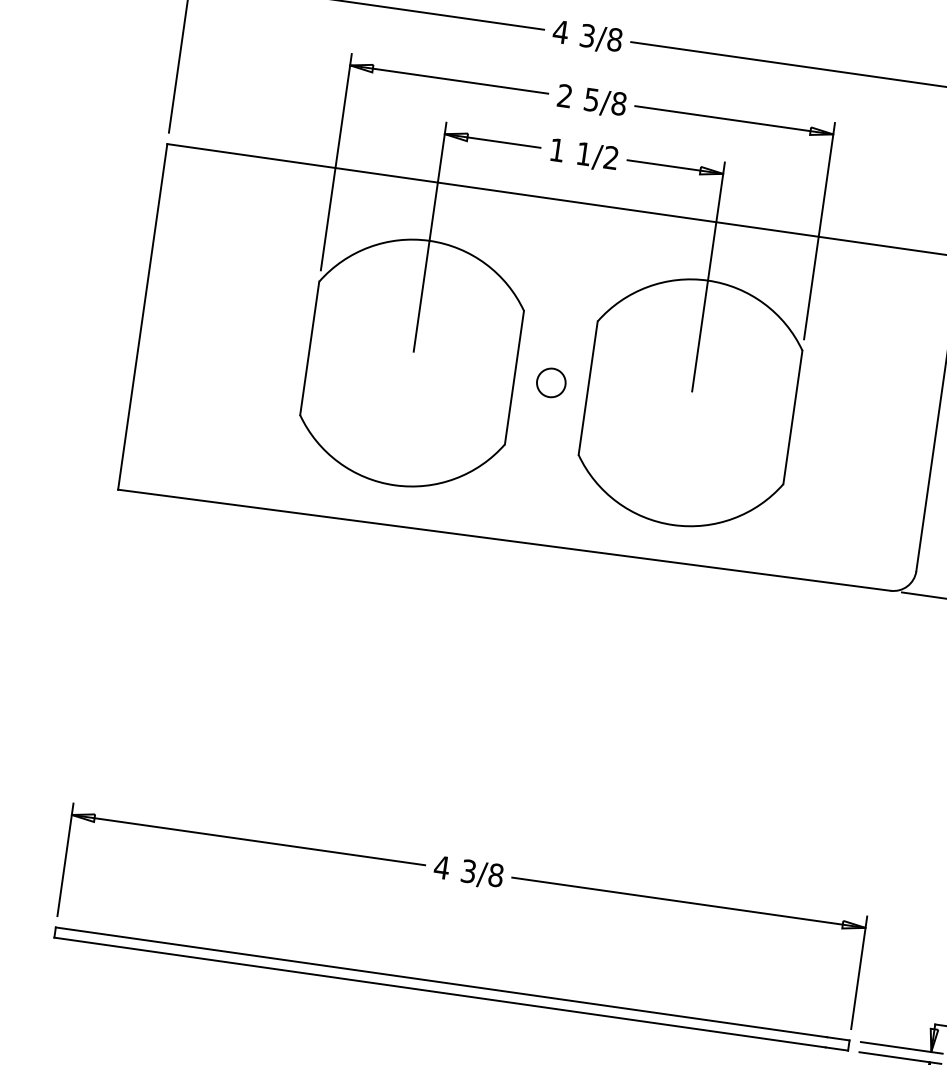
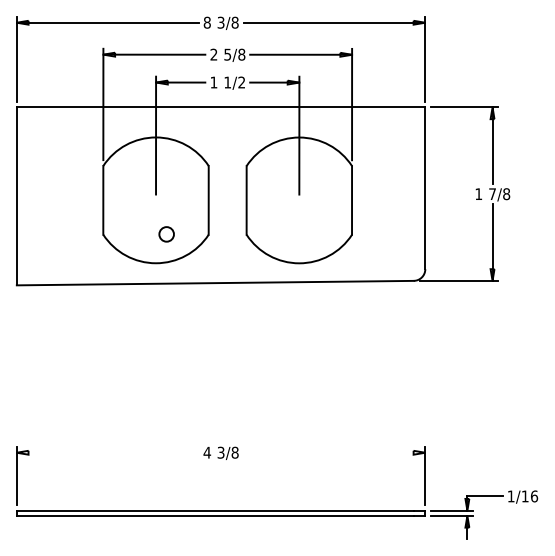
text: (561, 31) -> (207, 22), 4 -> 8
circle: (550, 383) -> (166, 234), moved
line: (248, 839) -> (107, 452), removed
line: (689, 902) -> (334, 452), removed

